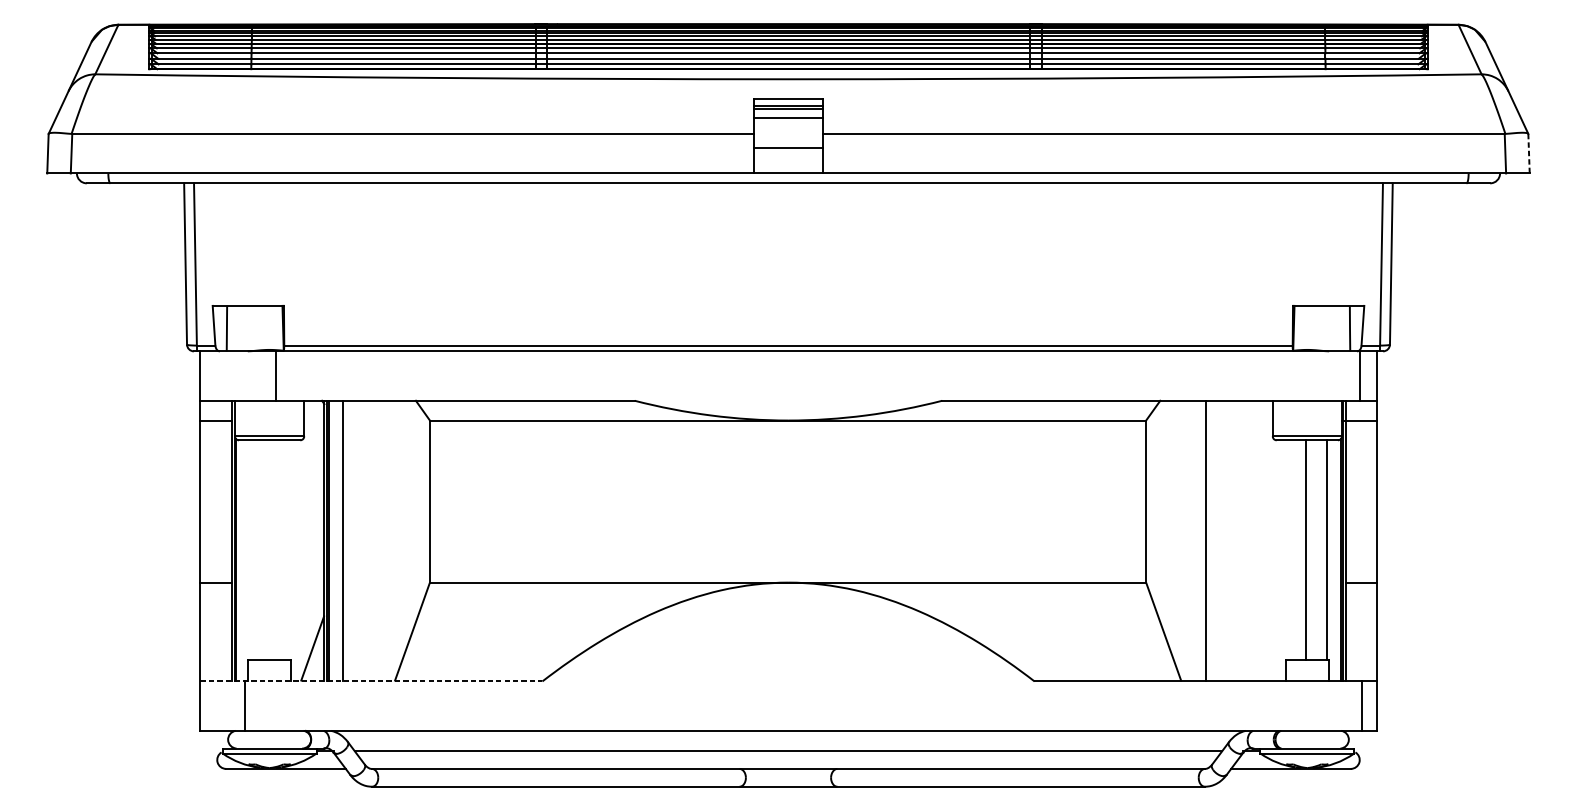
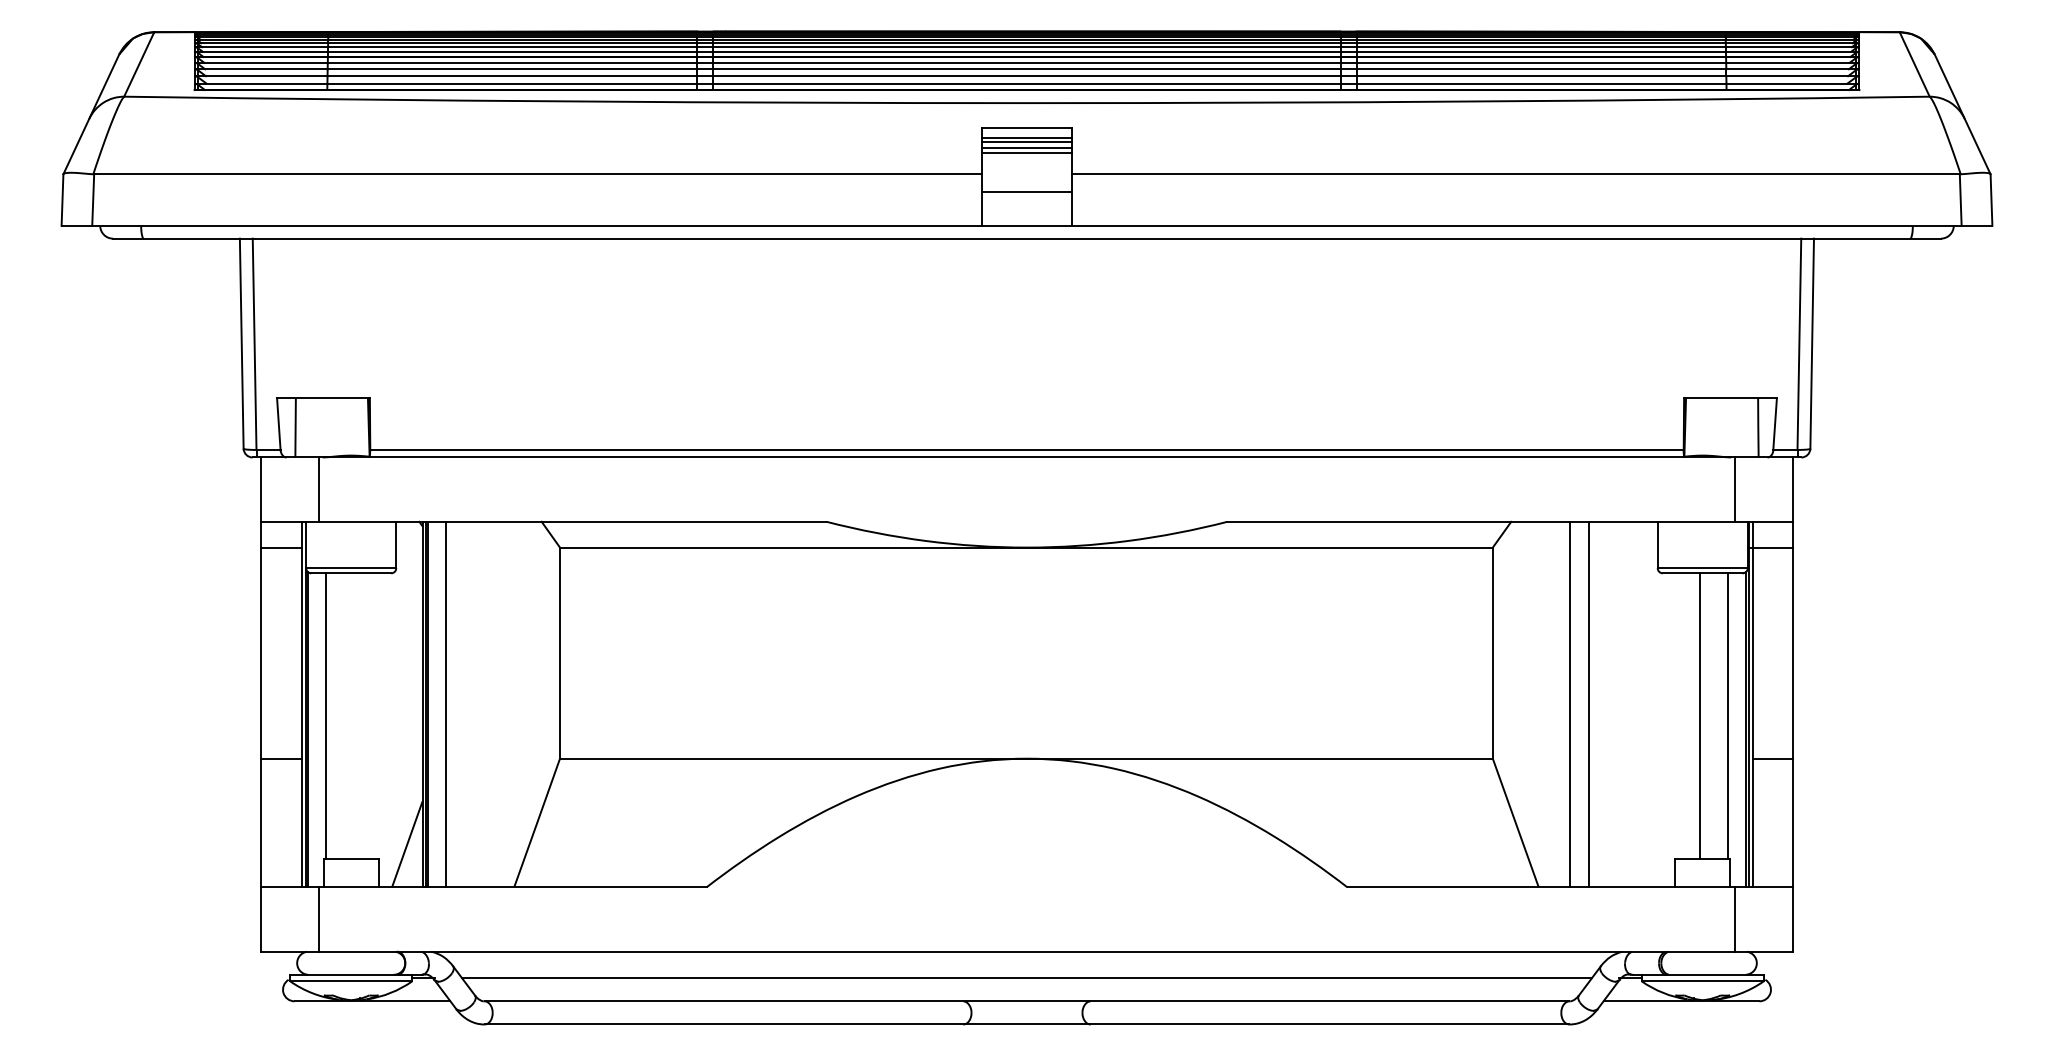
line: (788, 113) -> (1026, 147), added
line: (1529, 154) -> (1991, 200), dashed -> solid
line: (275, 375) -> (319, 489), moved
line: (1359, 375) -> (1734, 489), moved
line: (1219, 541) -> (1588, 704), added
line: (250, 549) -> (326, 715), added
line: (371, 681) -> (483, 887), dashed -> solid
line: (1361, 706) -> (1734, 919), moved

